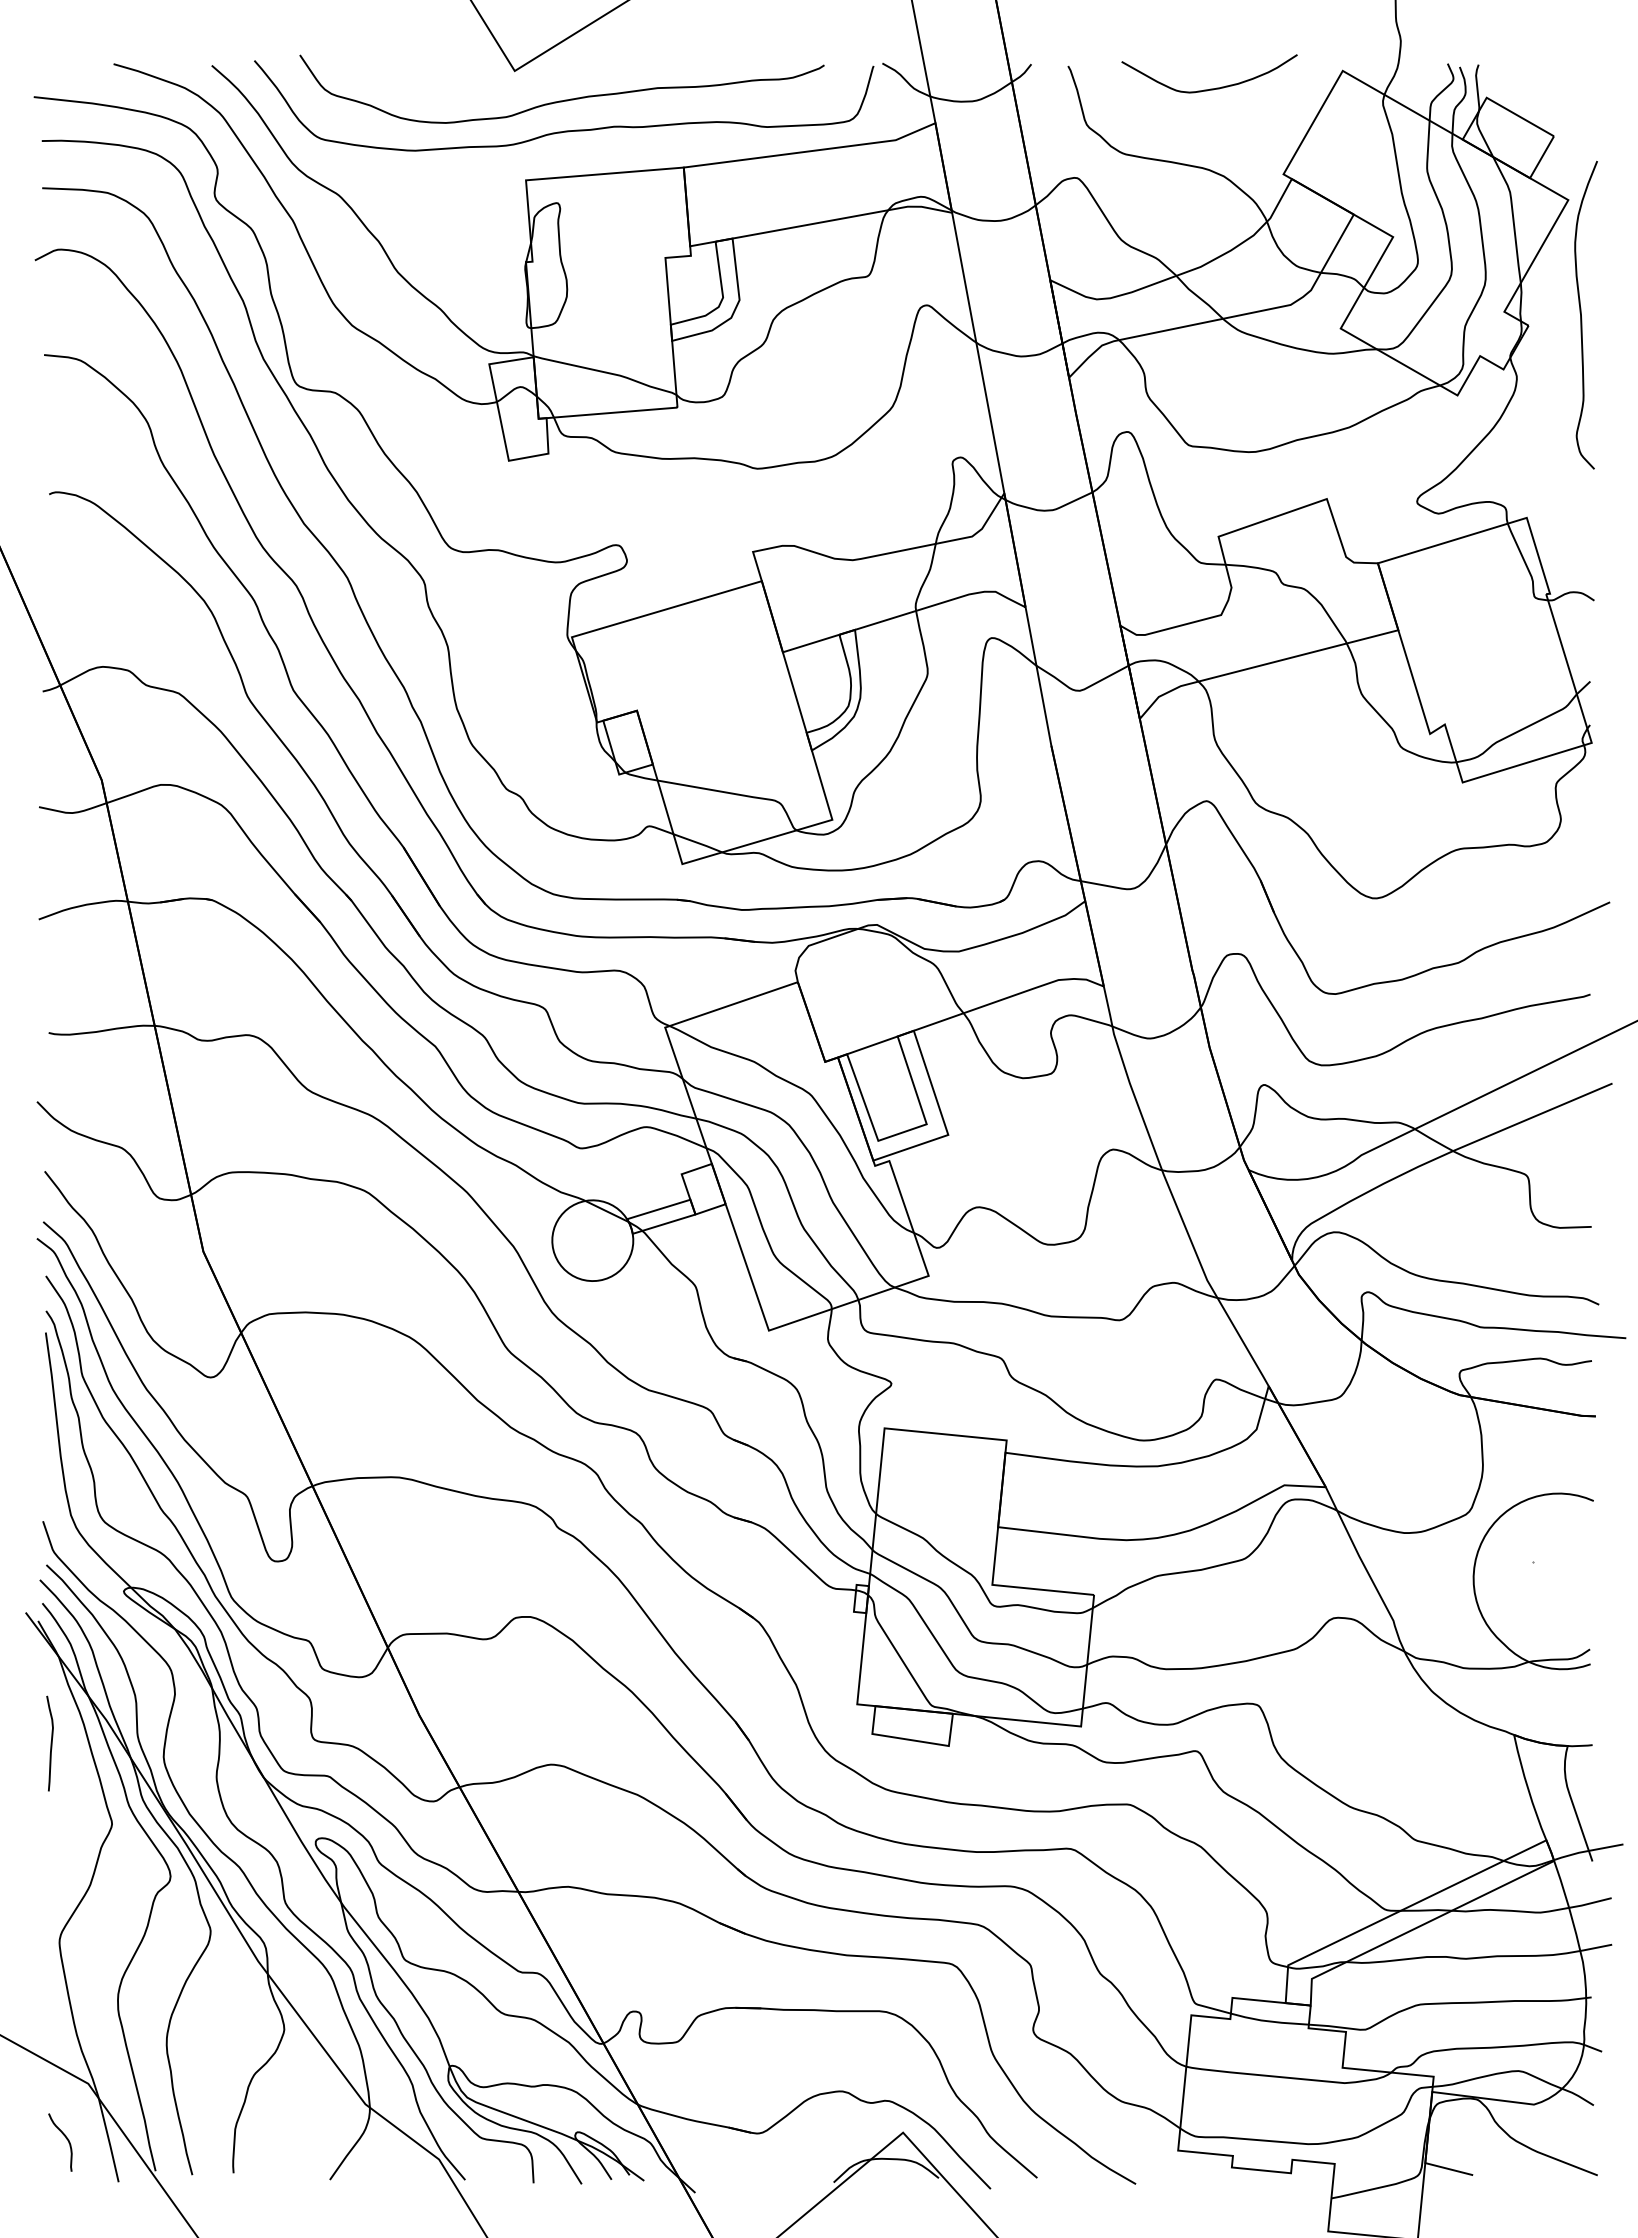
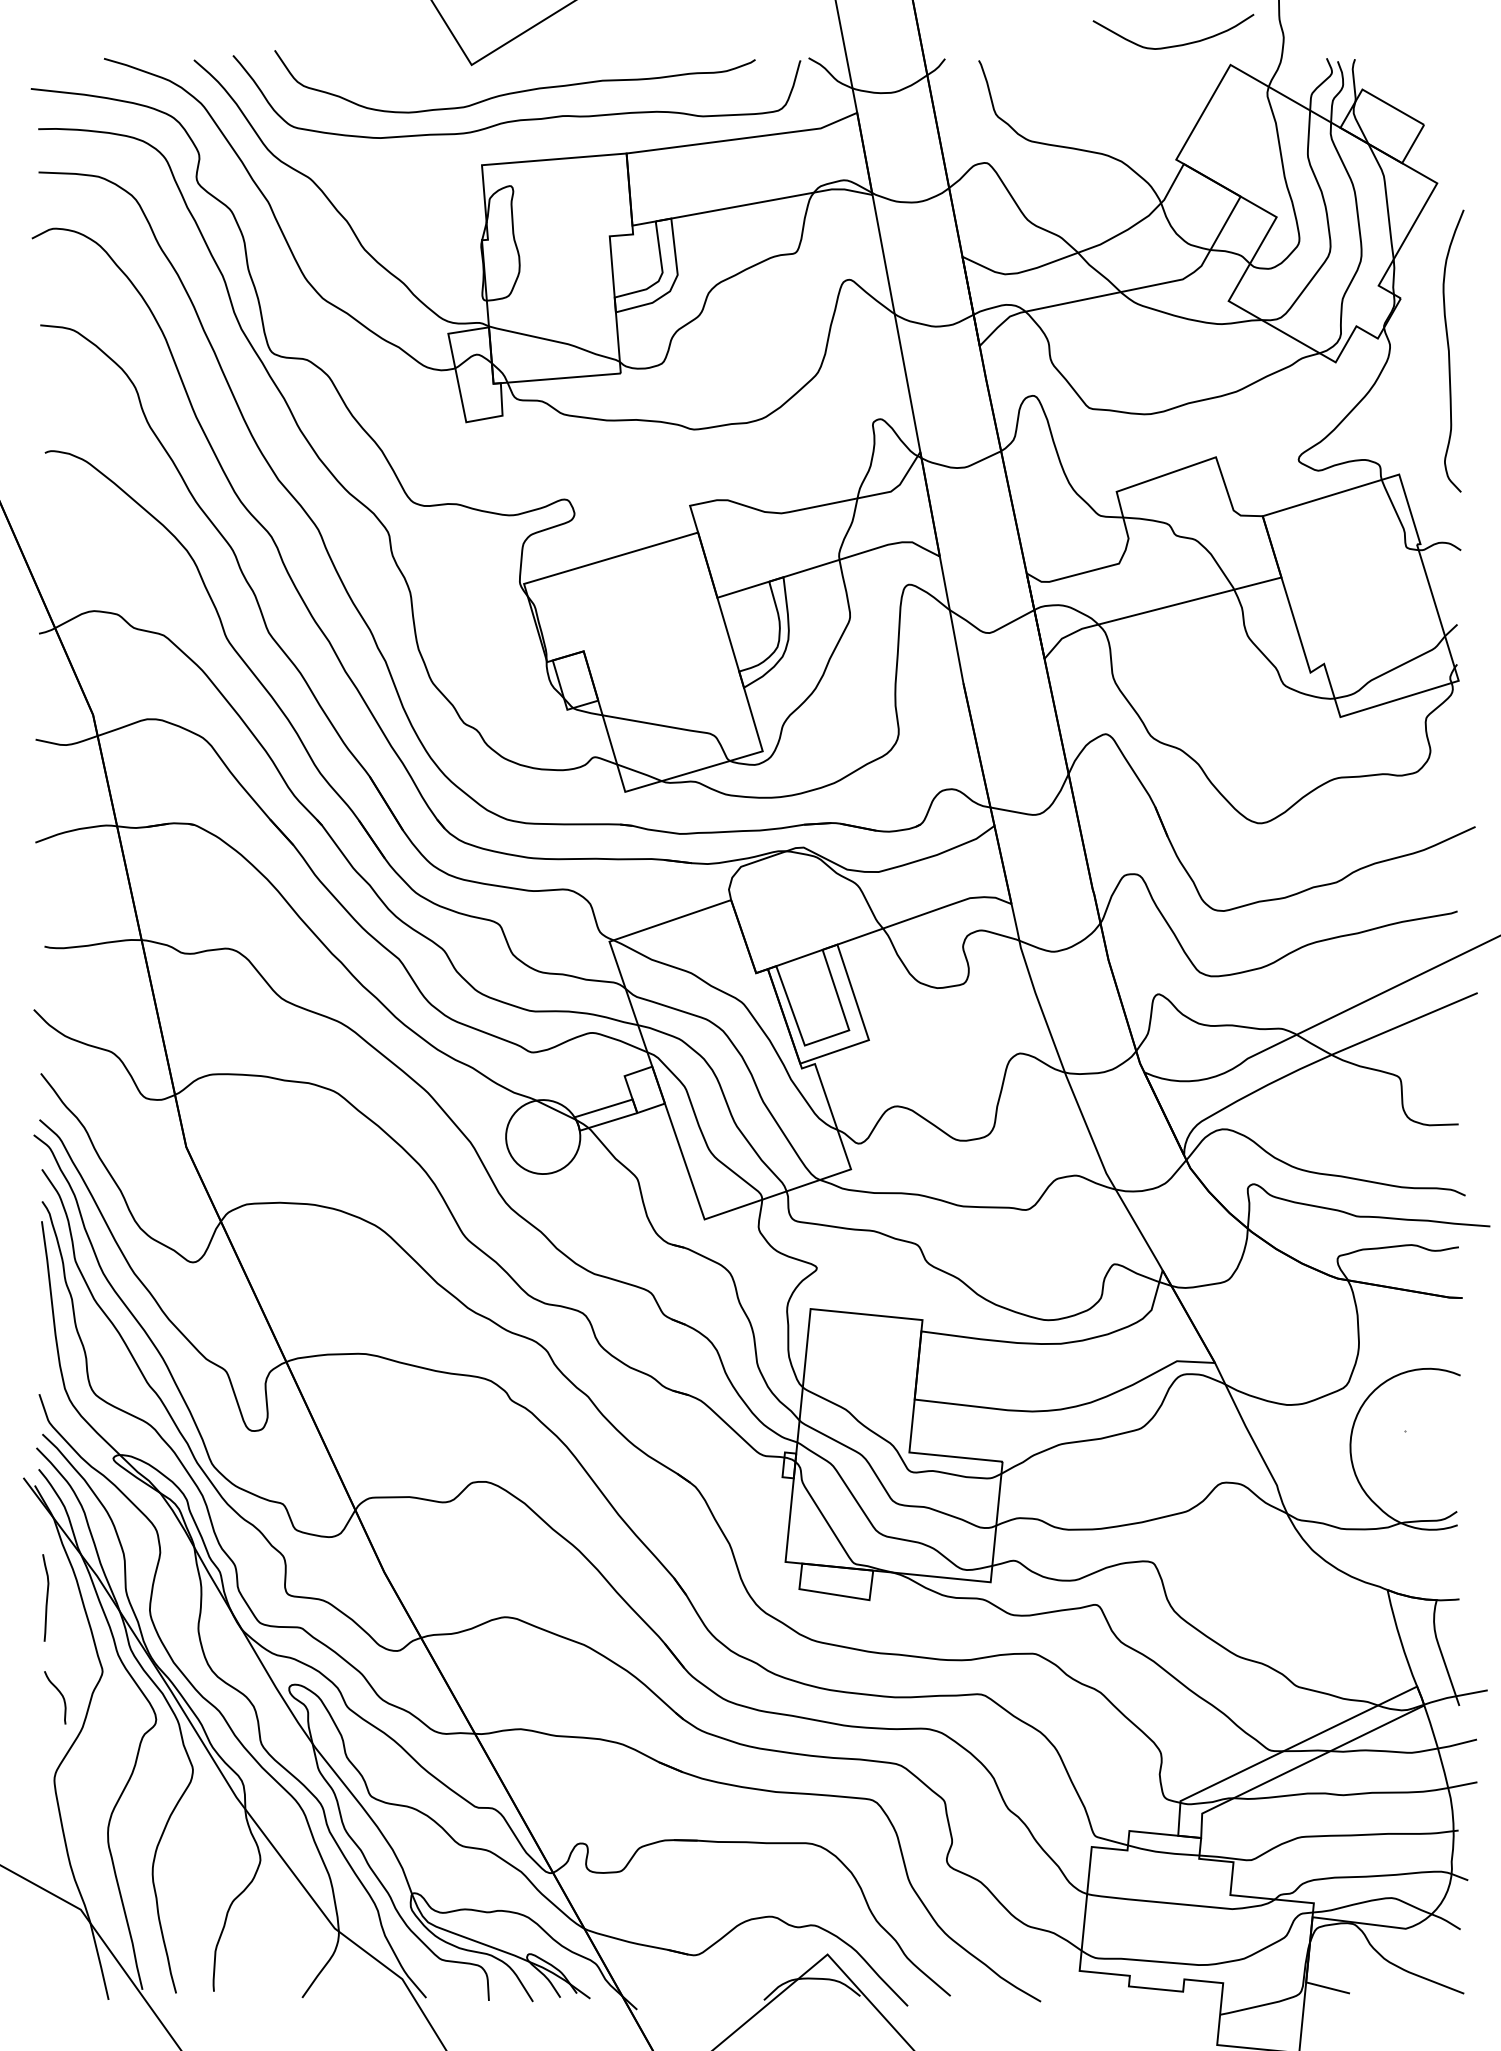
curve: (1210, 88) -> (1174, 45), moved
curve: (1581, 314) -> (1449, 350), moved
curve: (65, 2138) -> (59, 1694), moved

